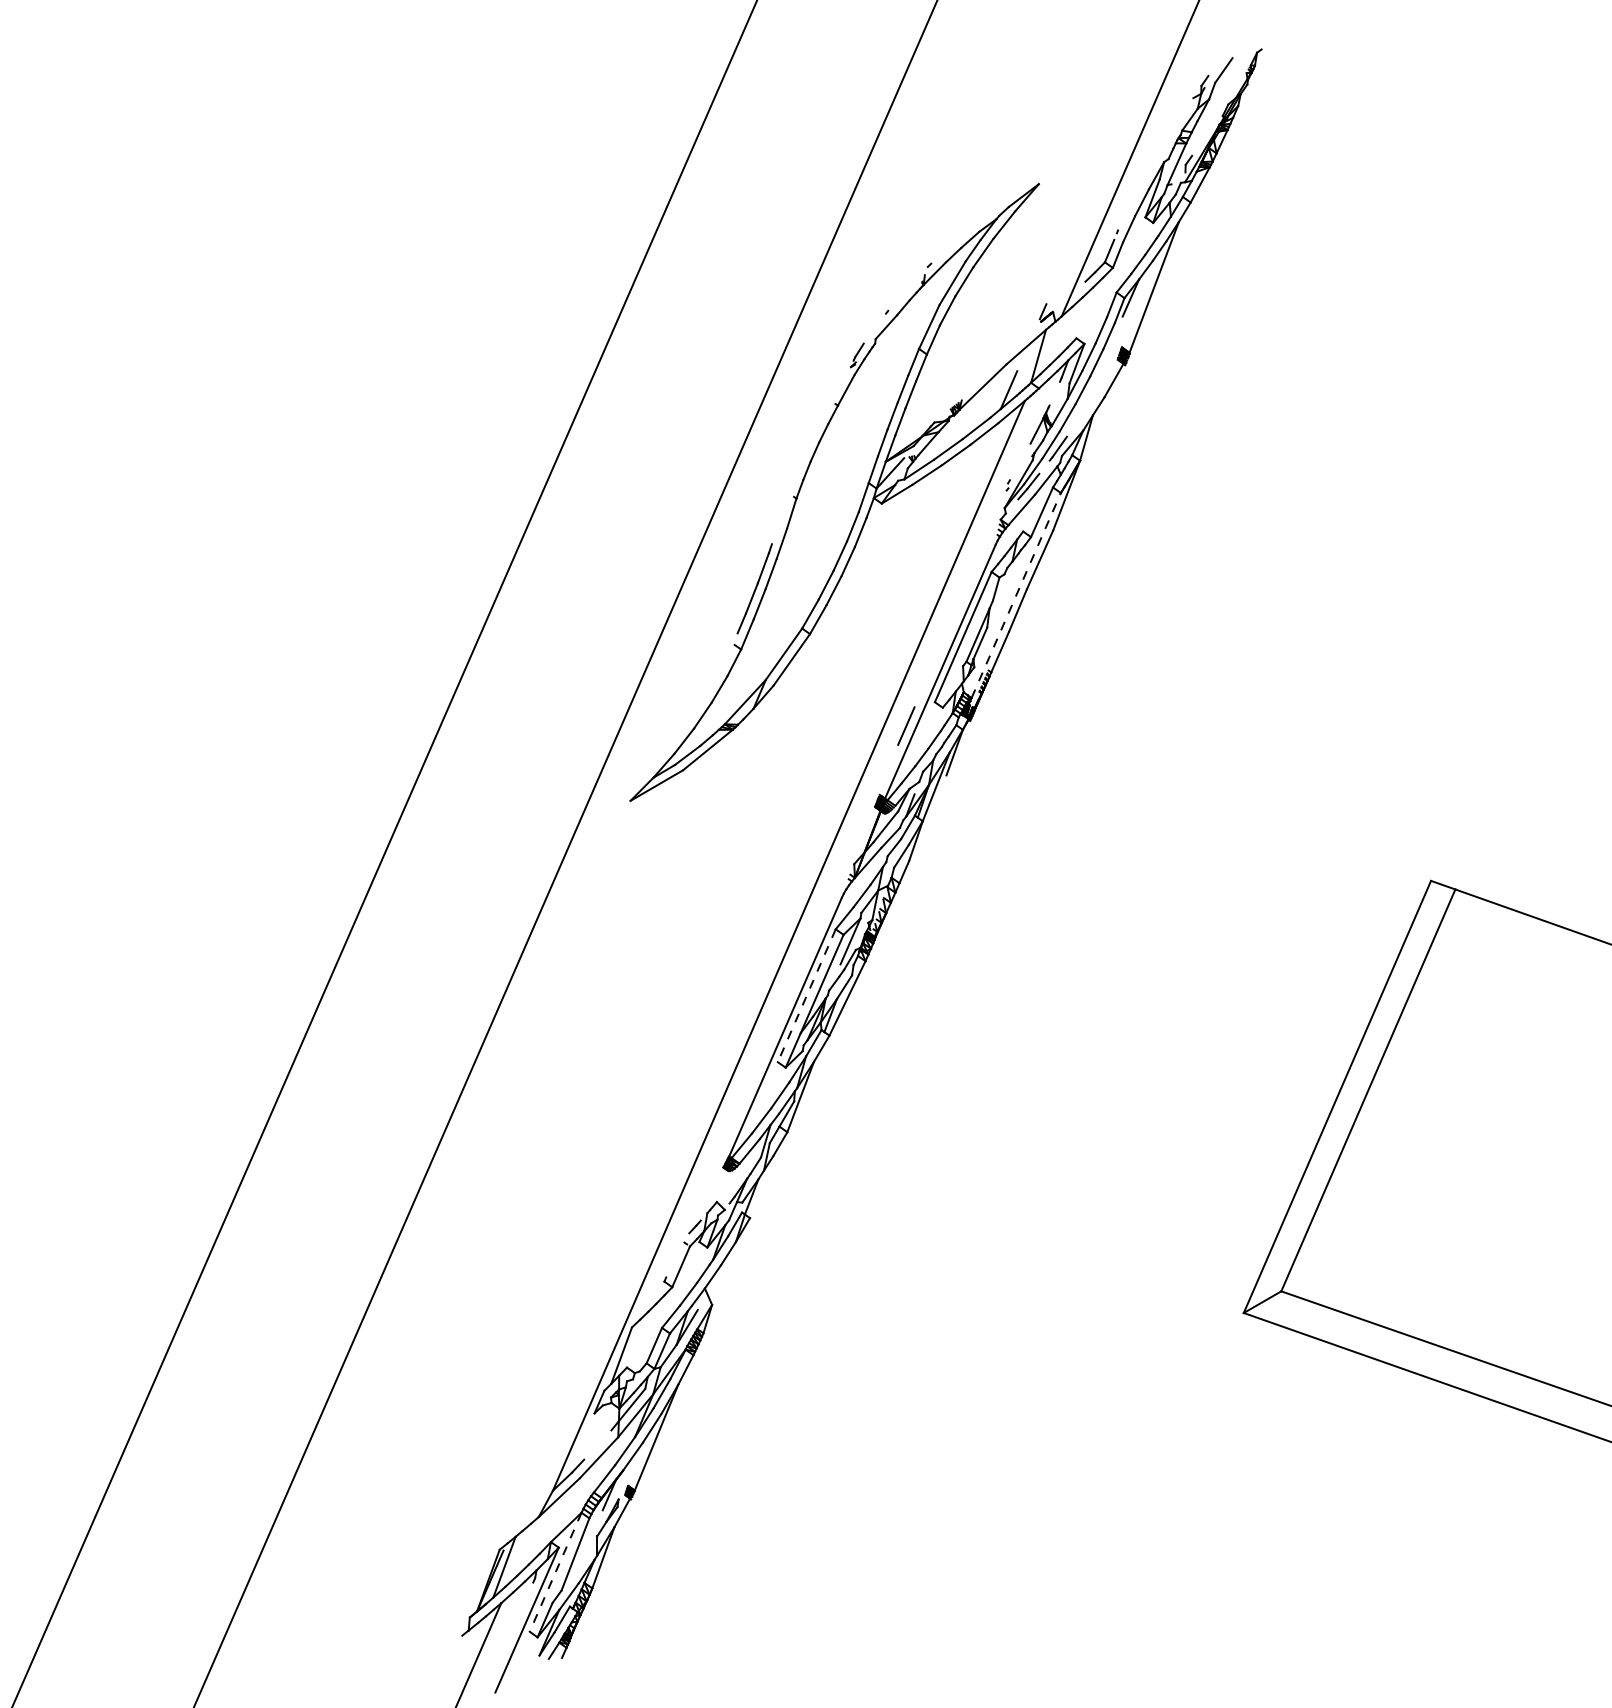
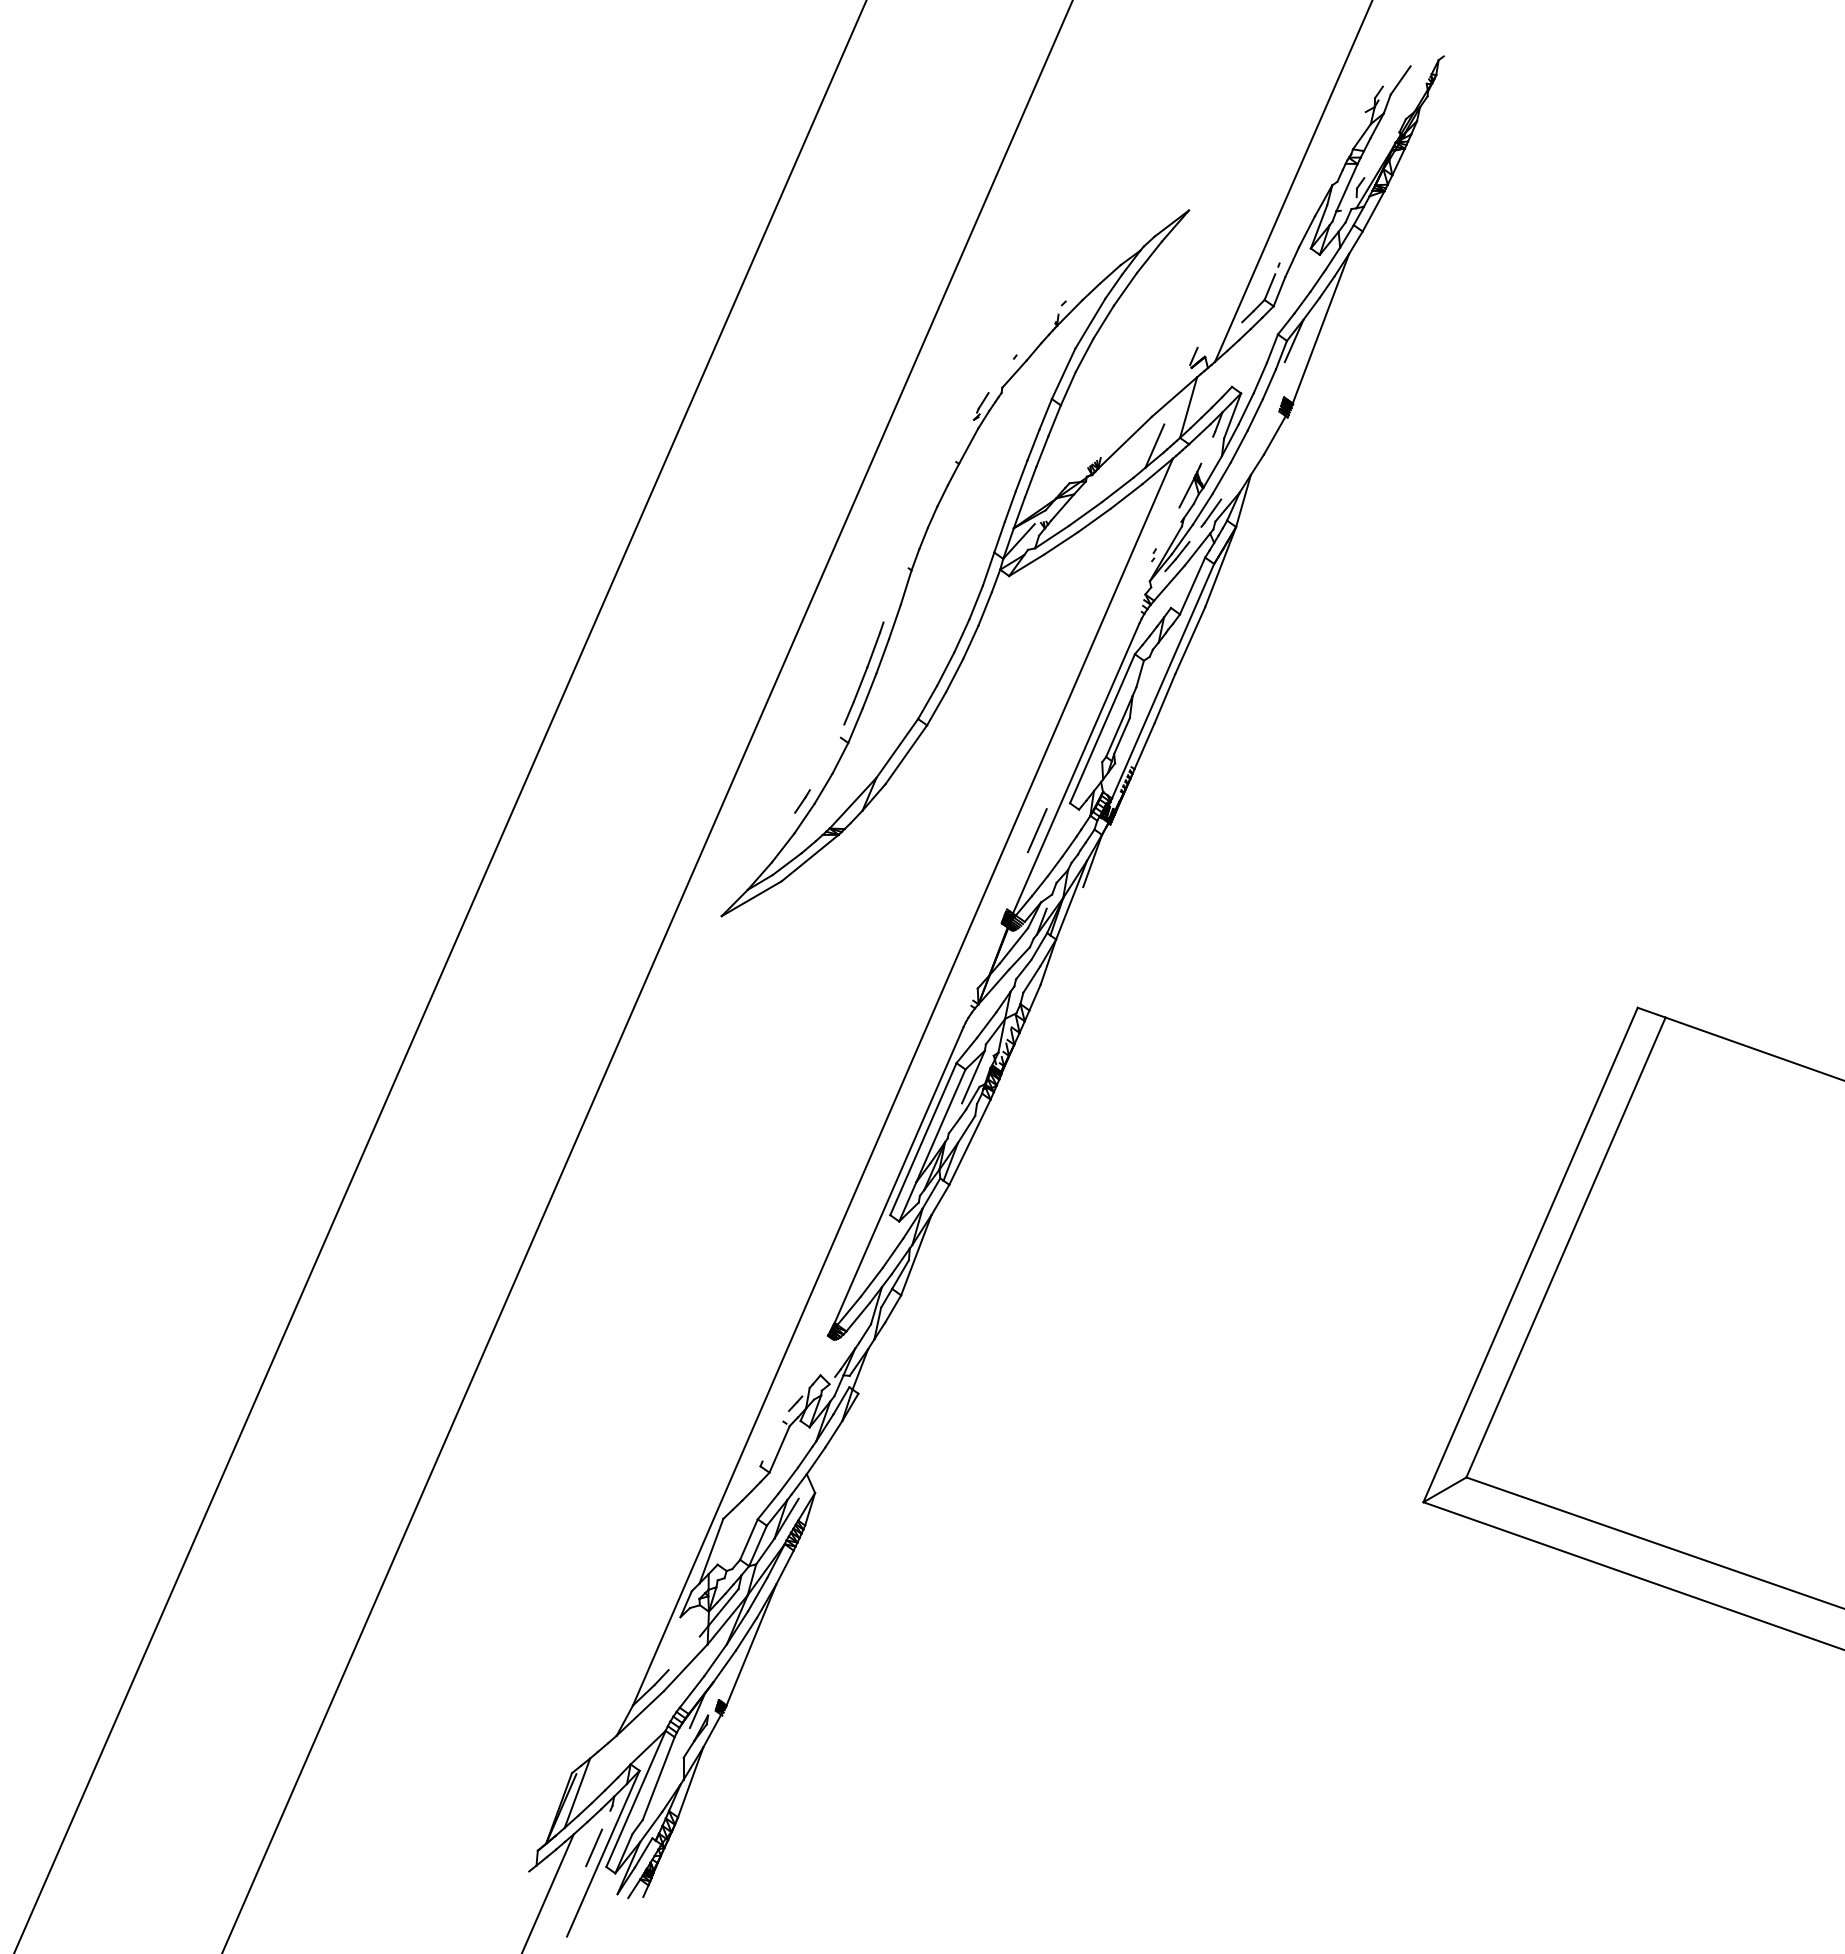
line: (1016, 595) -> (1163, 681), dashed -> solid
line: (701, 700) -> (802, 801), added
line: (806, 996) -> (923, 1139), dashed -> solid
line: (555, 1572) -> (635, 1799), dashed -> solid
line: (519, 1614) -> (594, 1847), added

